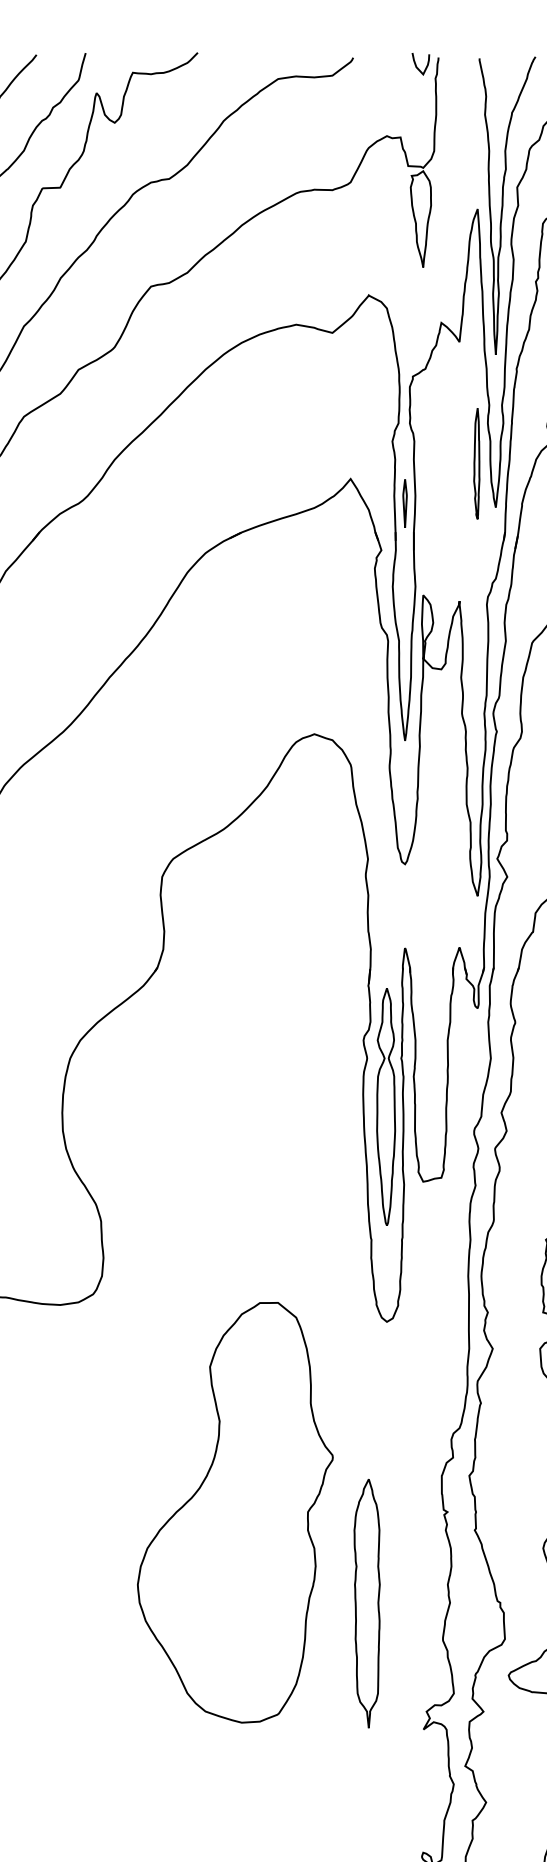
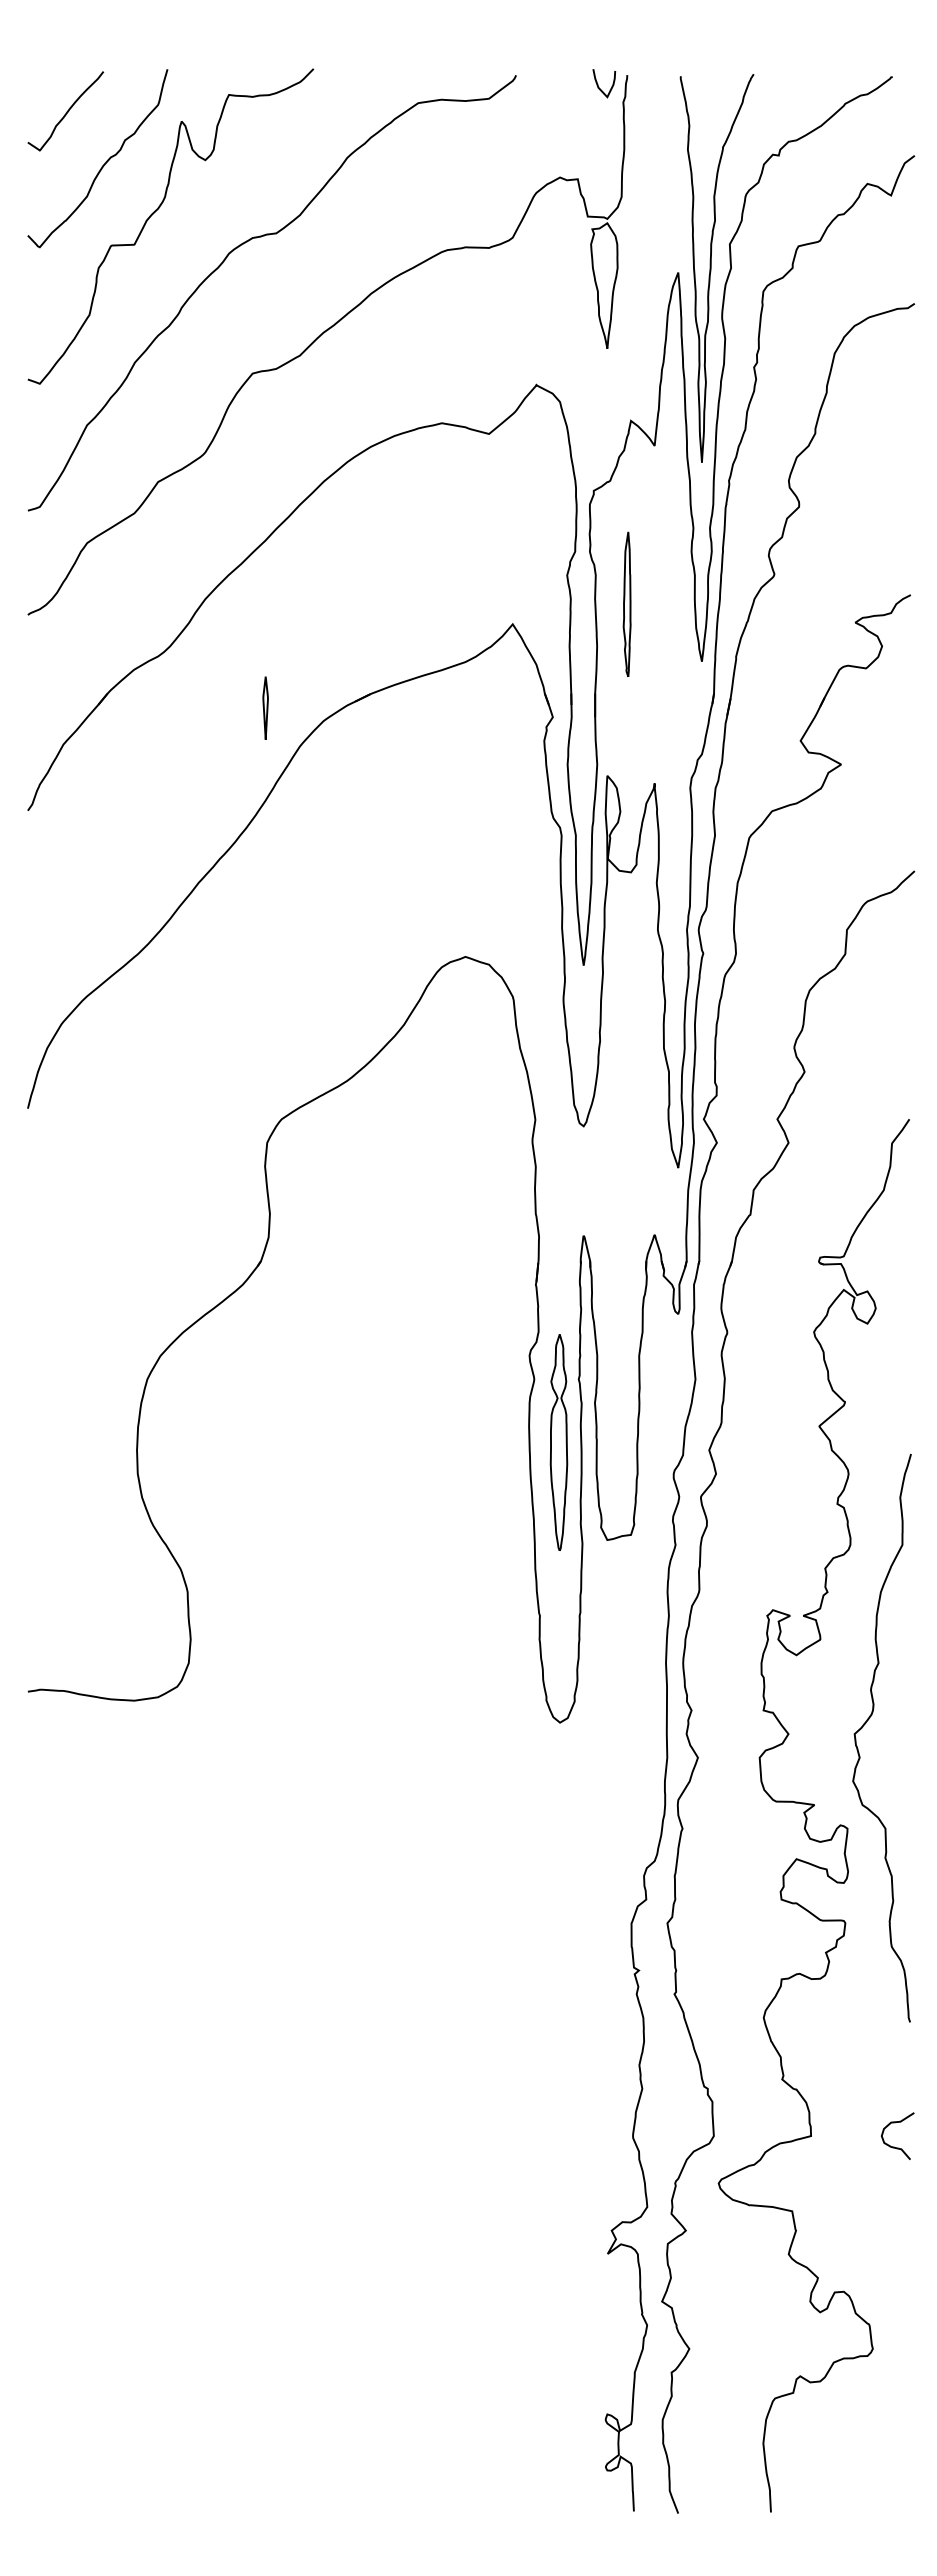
part: (476, 463) -> (626, 603), moved
part: (404, 502) -> (265, 707), moved
part: (385, 1106) -> (558, 1442), size x0.7
part: (235, 1512) -> (362, 1971), removed
part: (366, 1603) -> (533, 2089), removed

